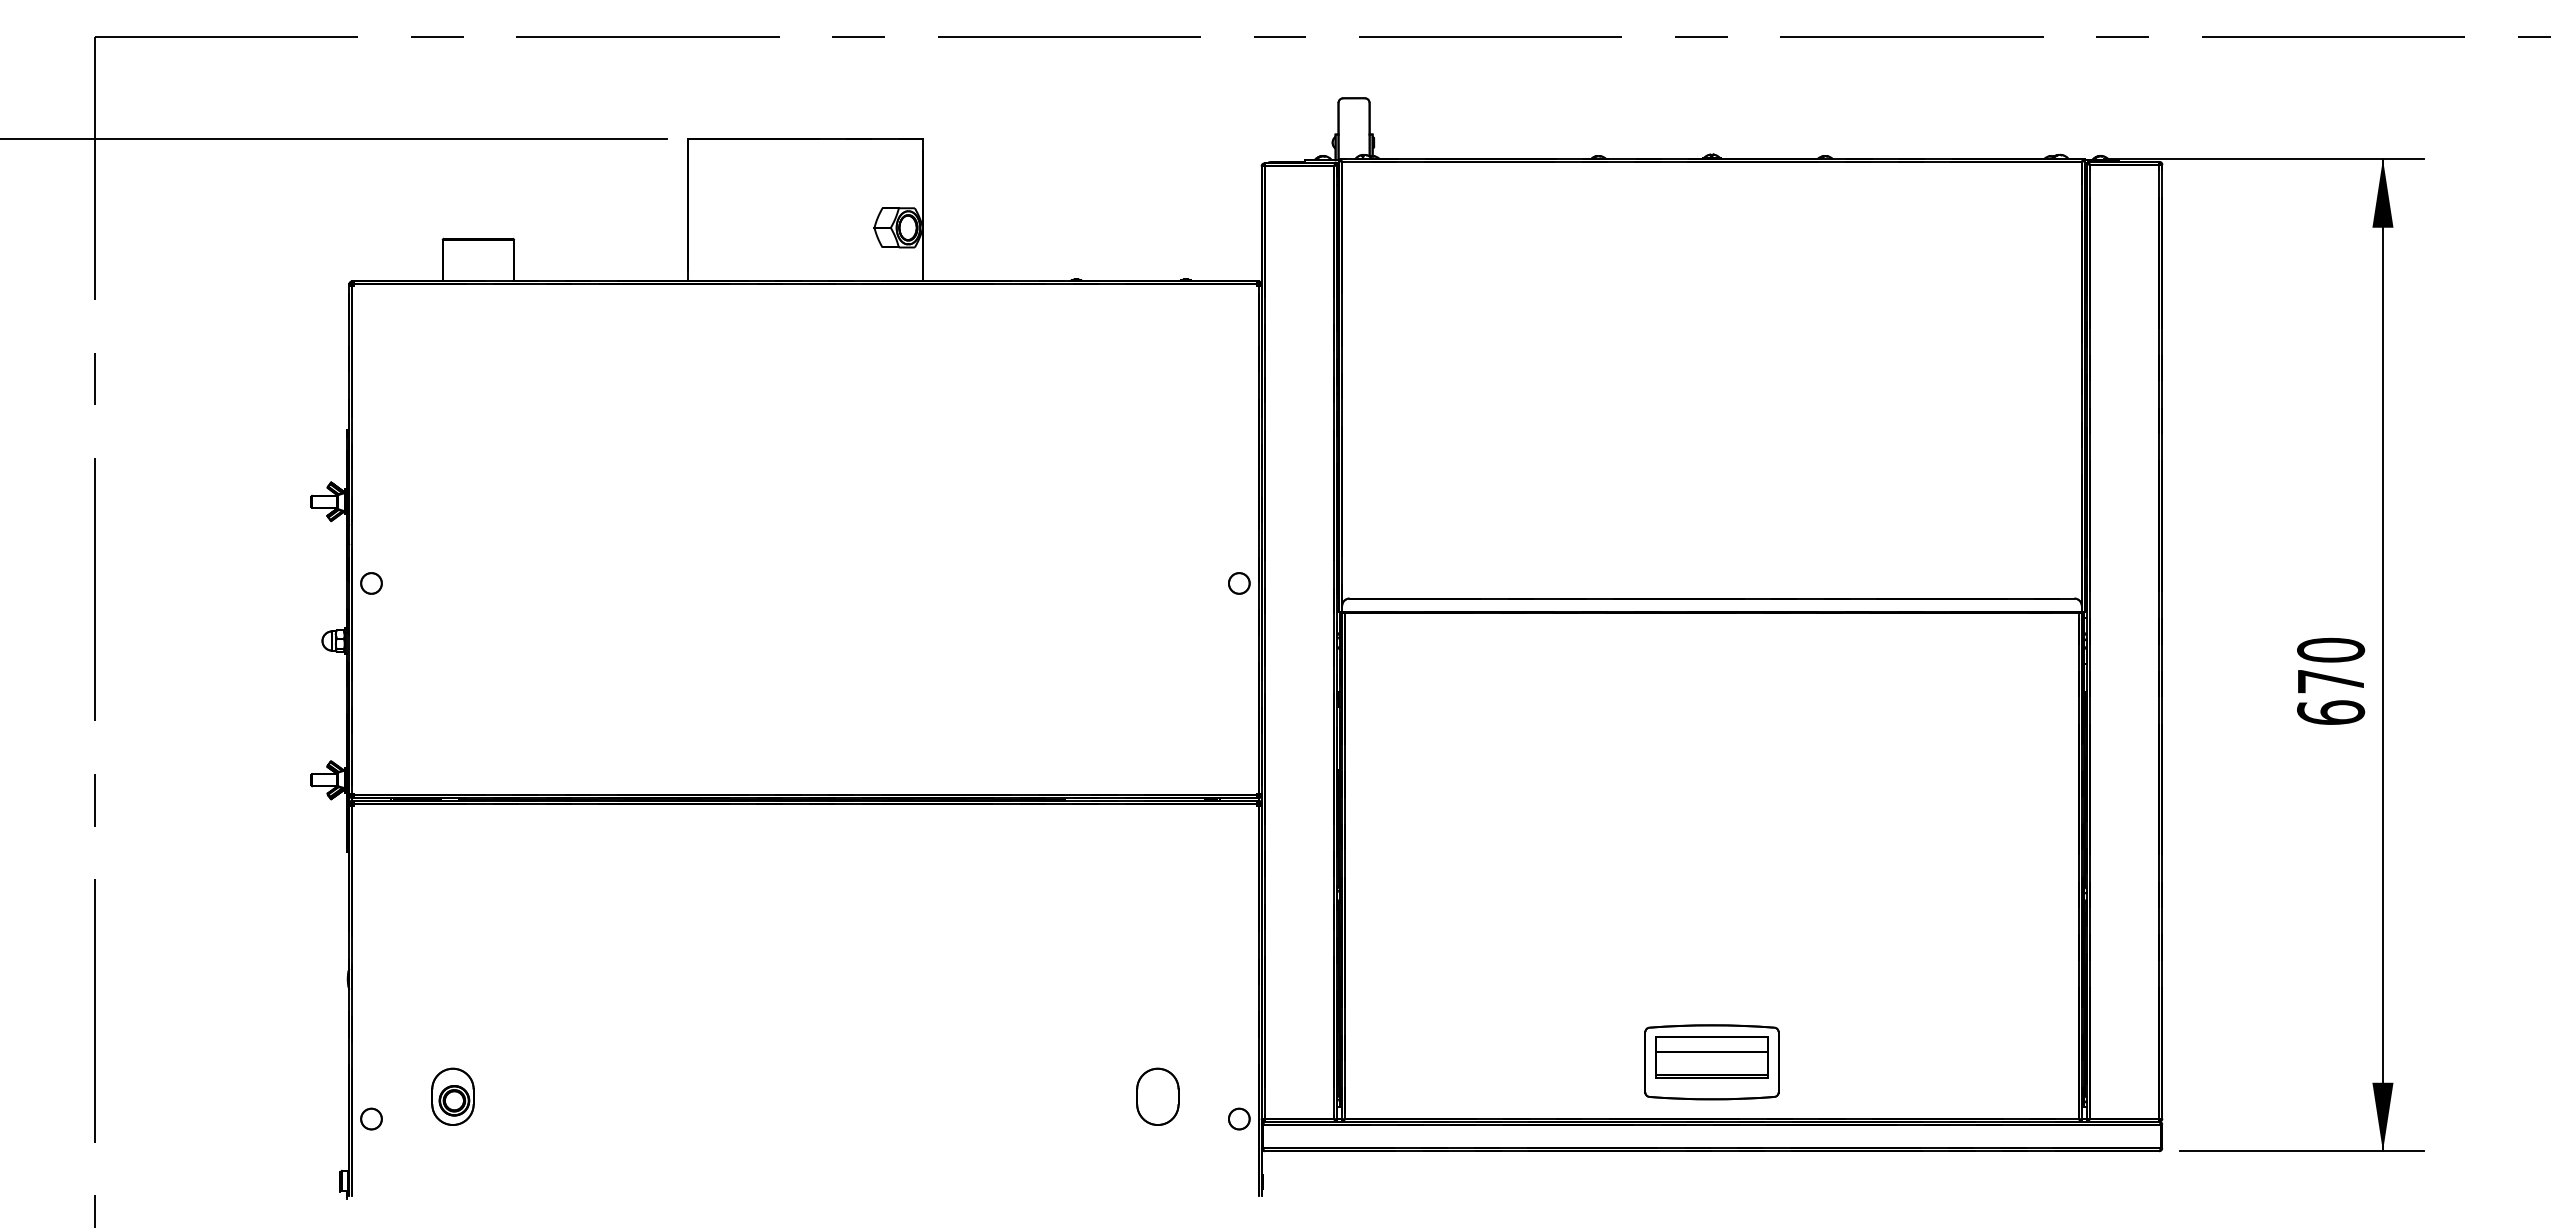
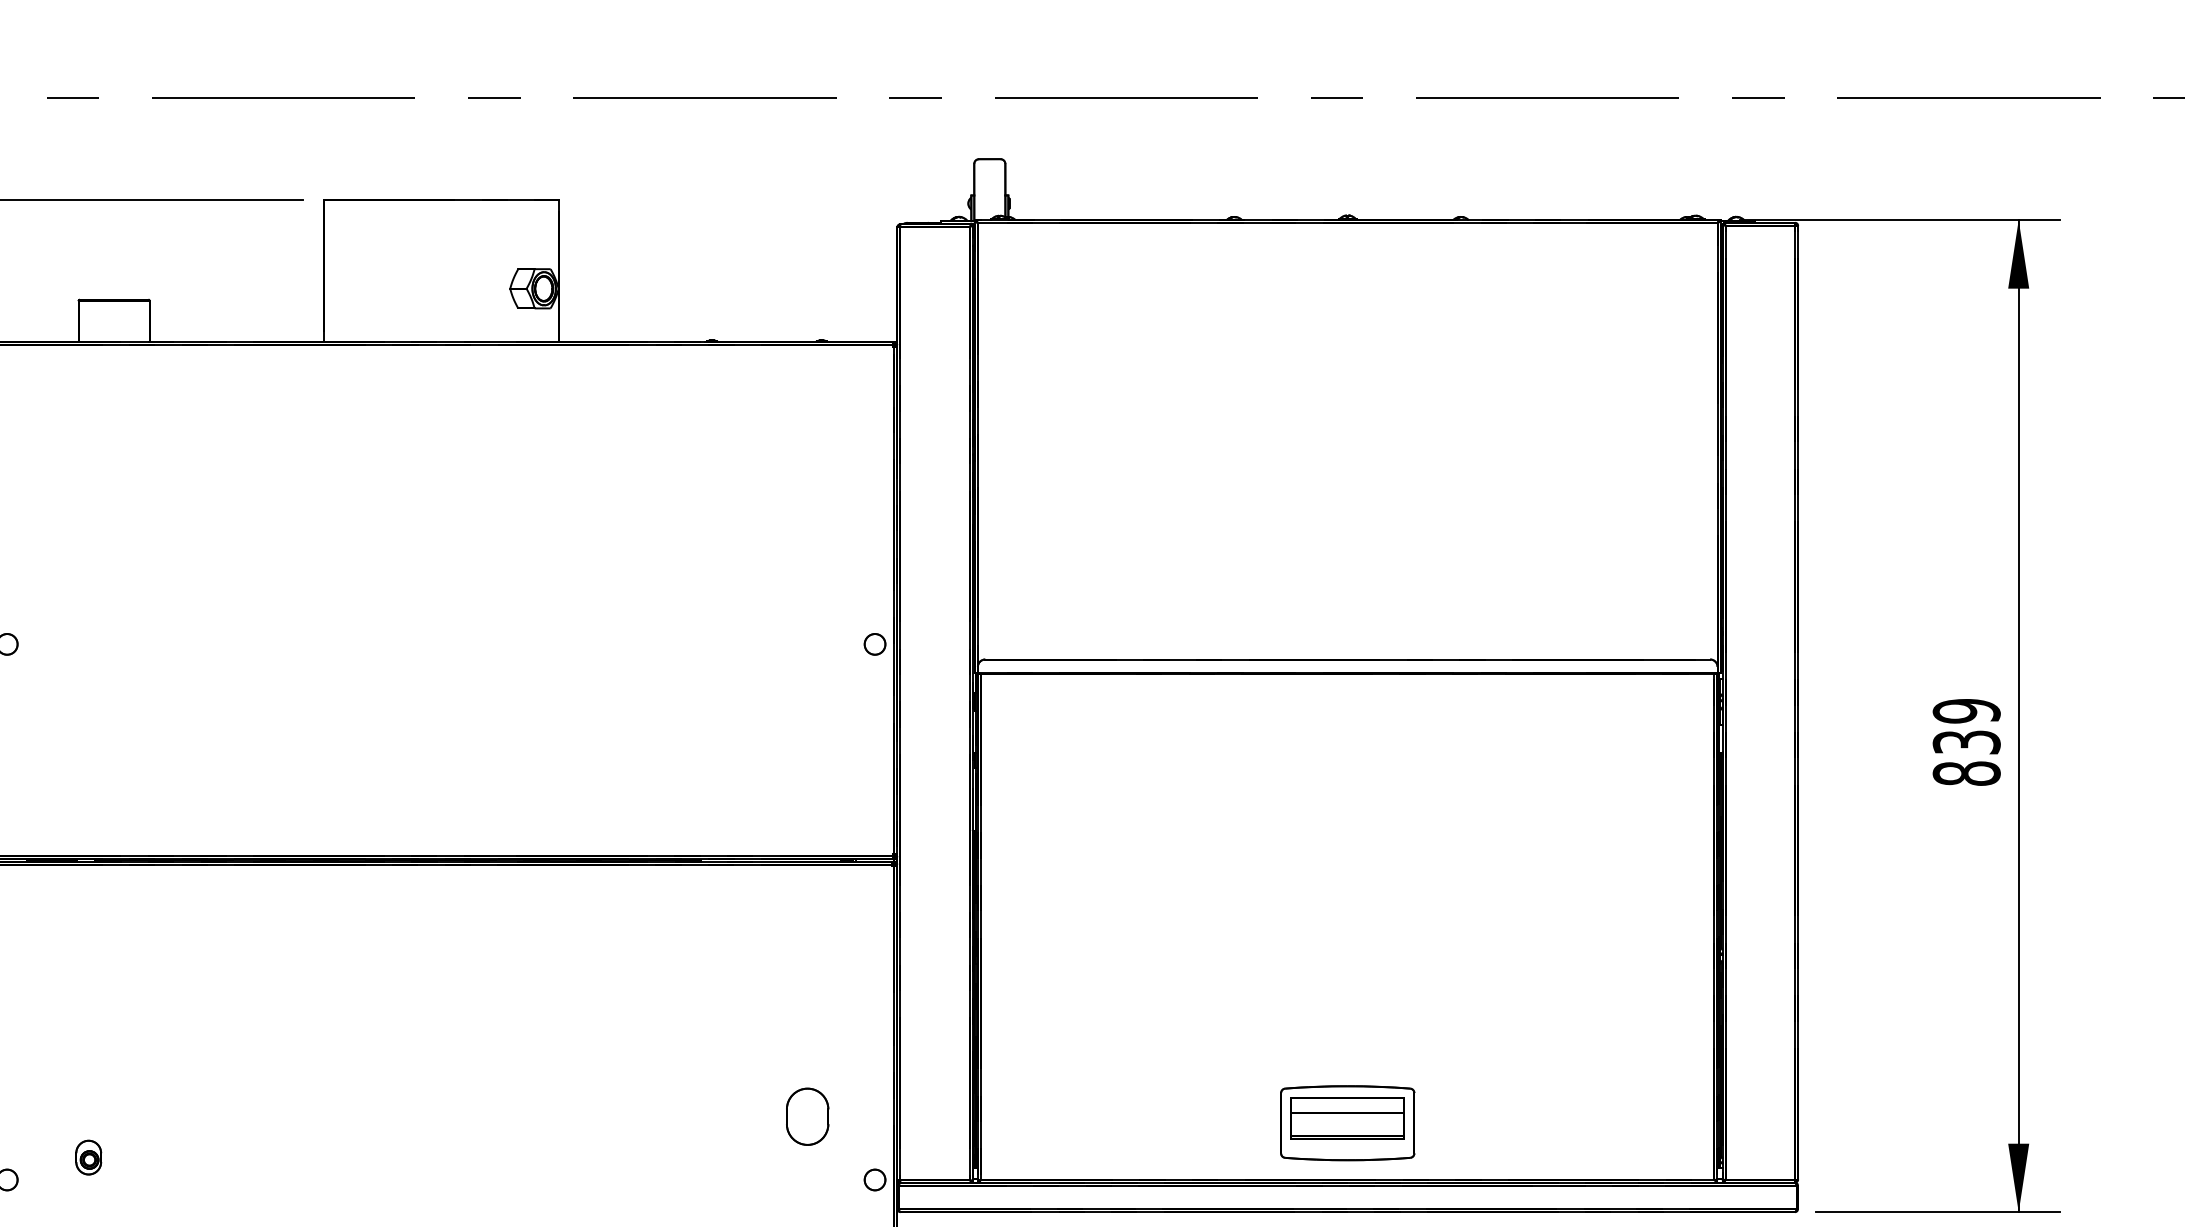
text: (2331, 680) -> (1967, 741), 670 -> 839
part: (452, 1096) -> (88, 1157), size x0.6
part: (1157, 1096) -> (807, 1116), moved

